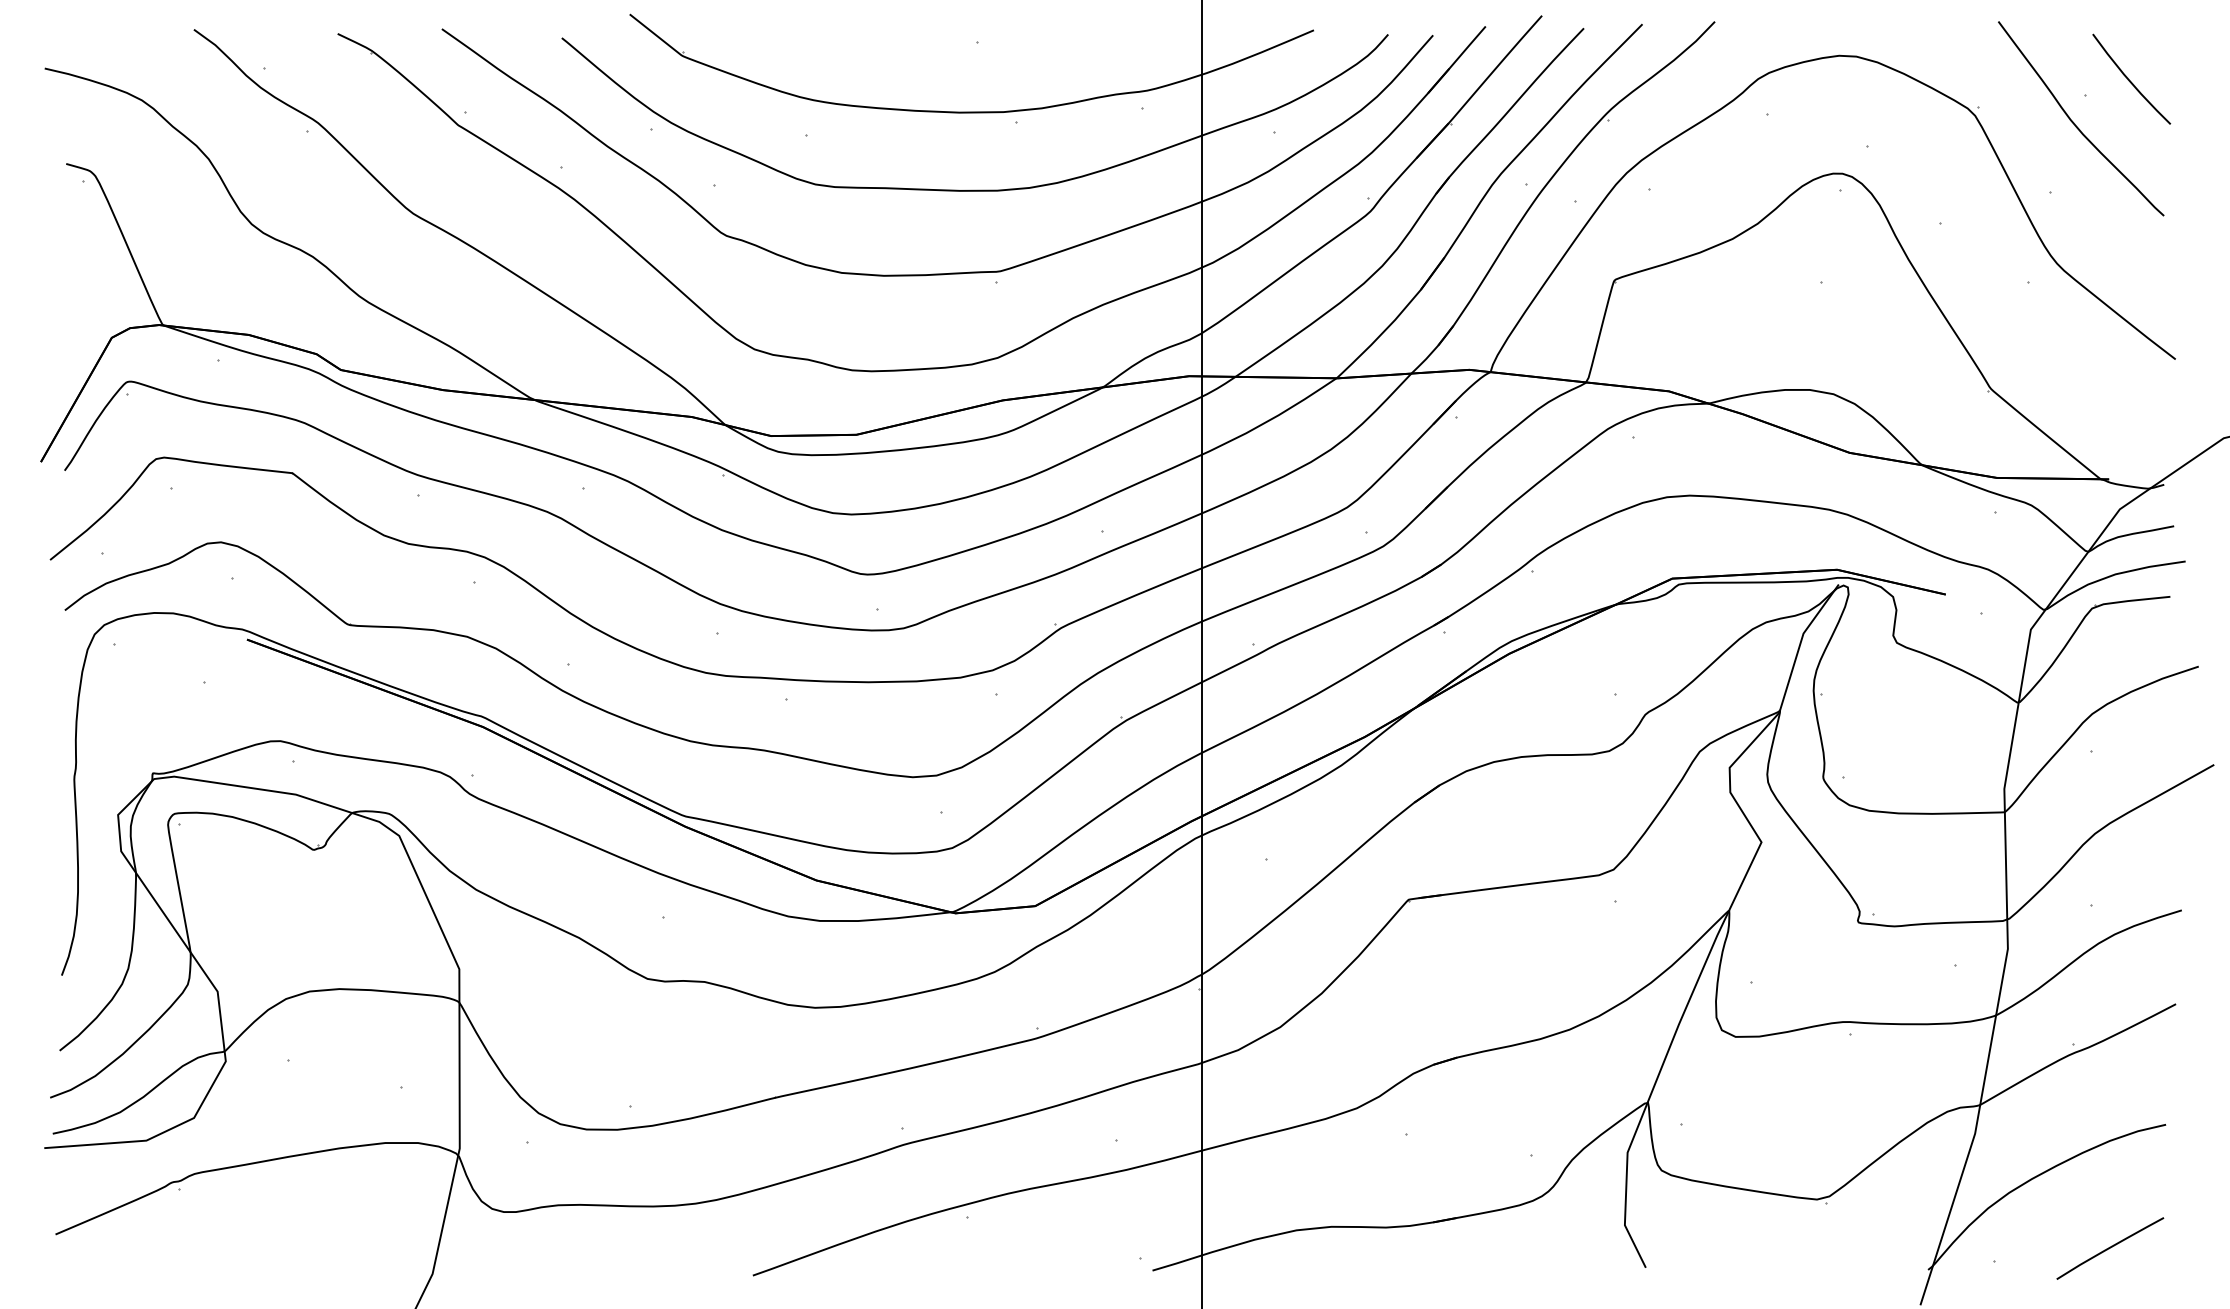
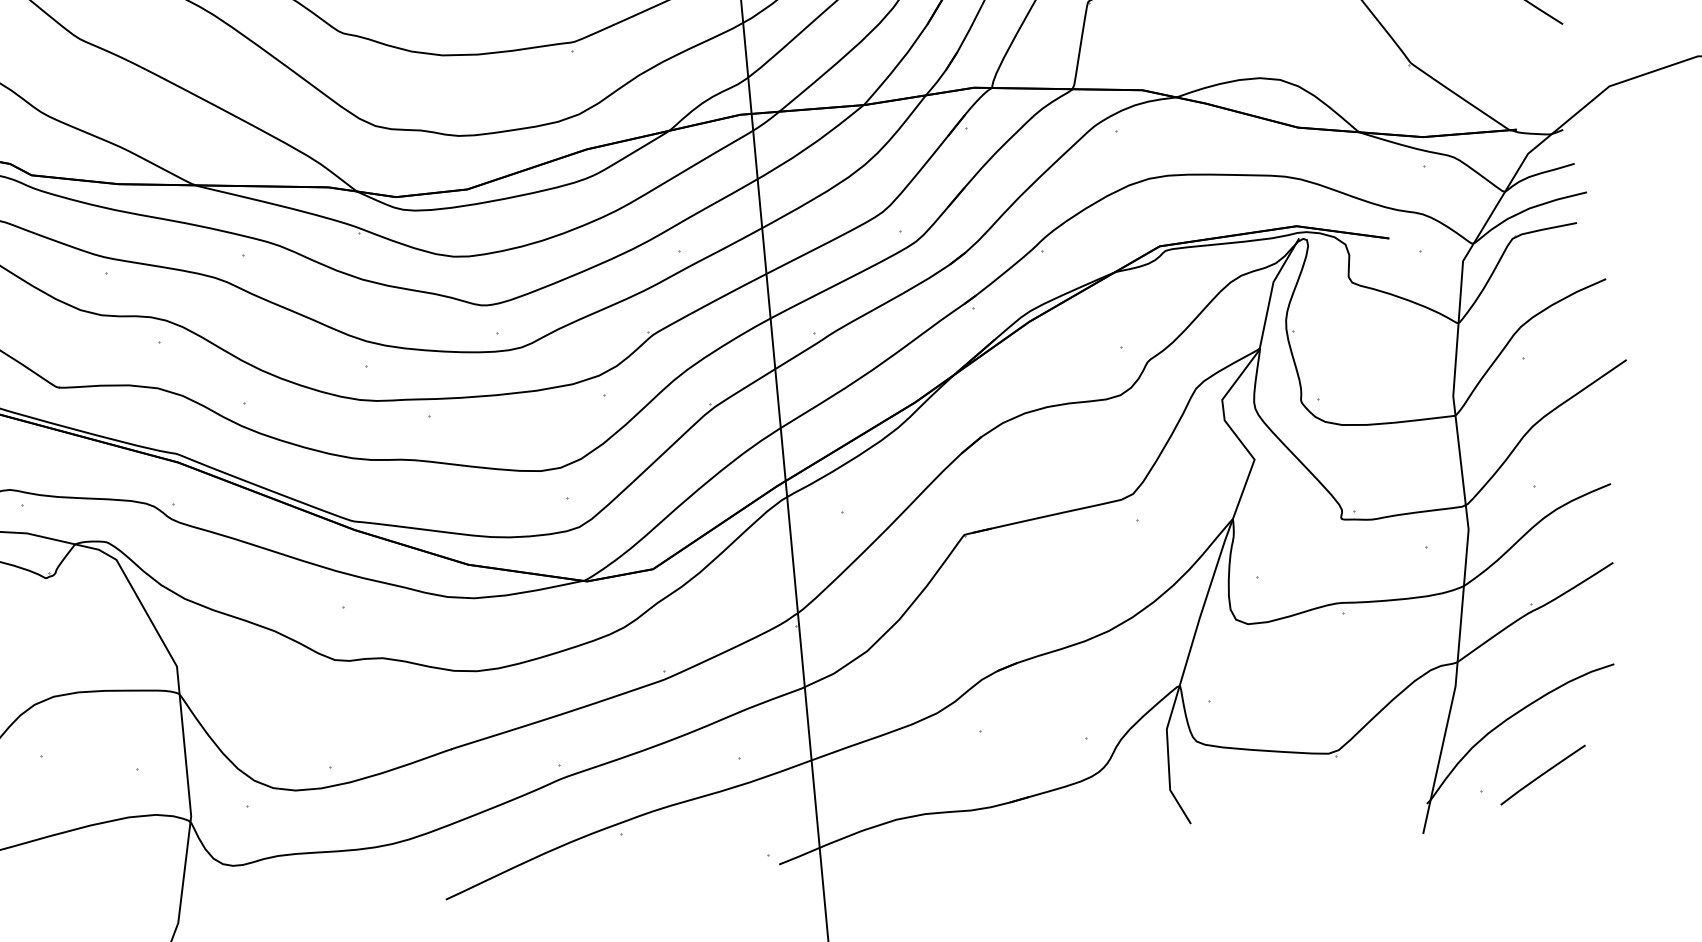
curve: (2110, 1248) -> (1543, 775), moved

